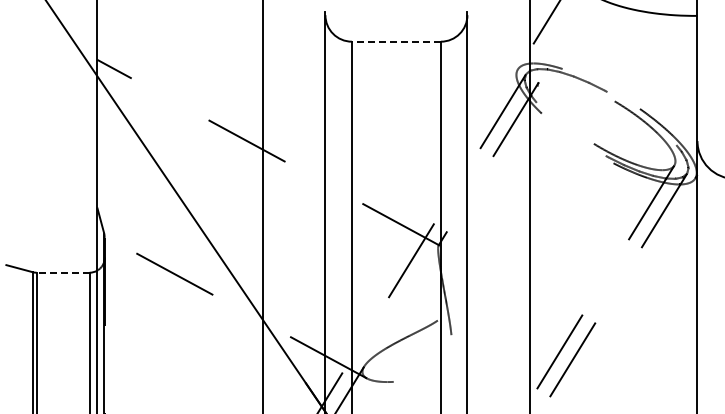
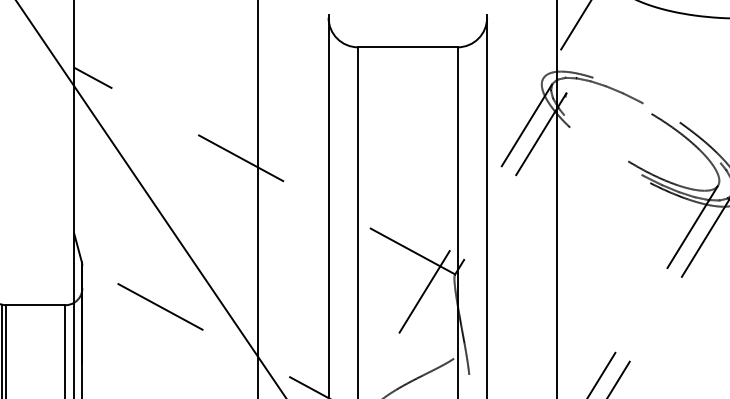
line: (395, 41) -> (406, 47), dashed -> solid
line: (63, 272) -> (36, 304), dashed -> solid

